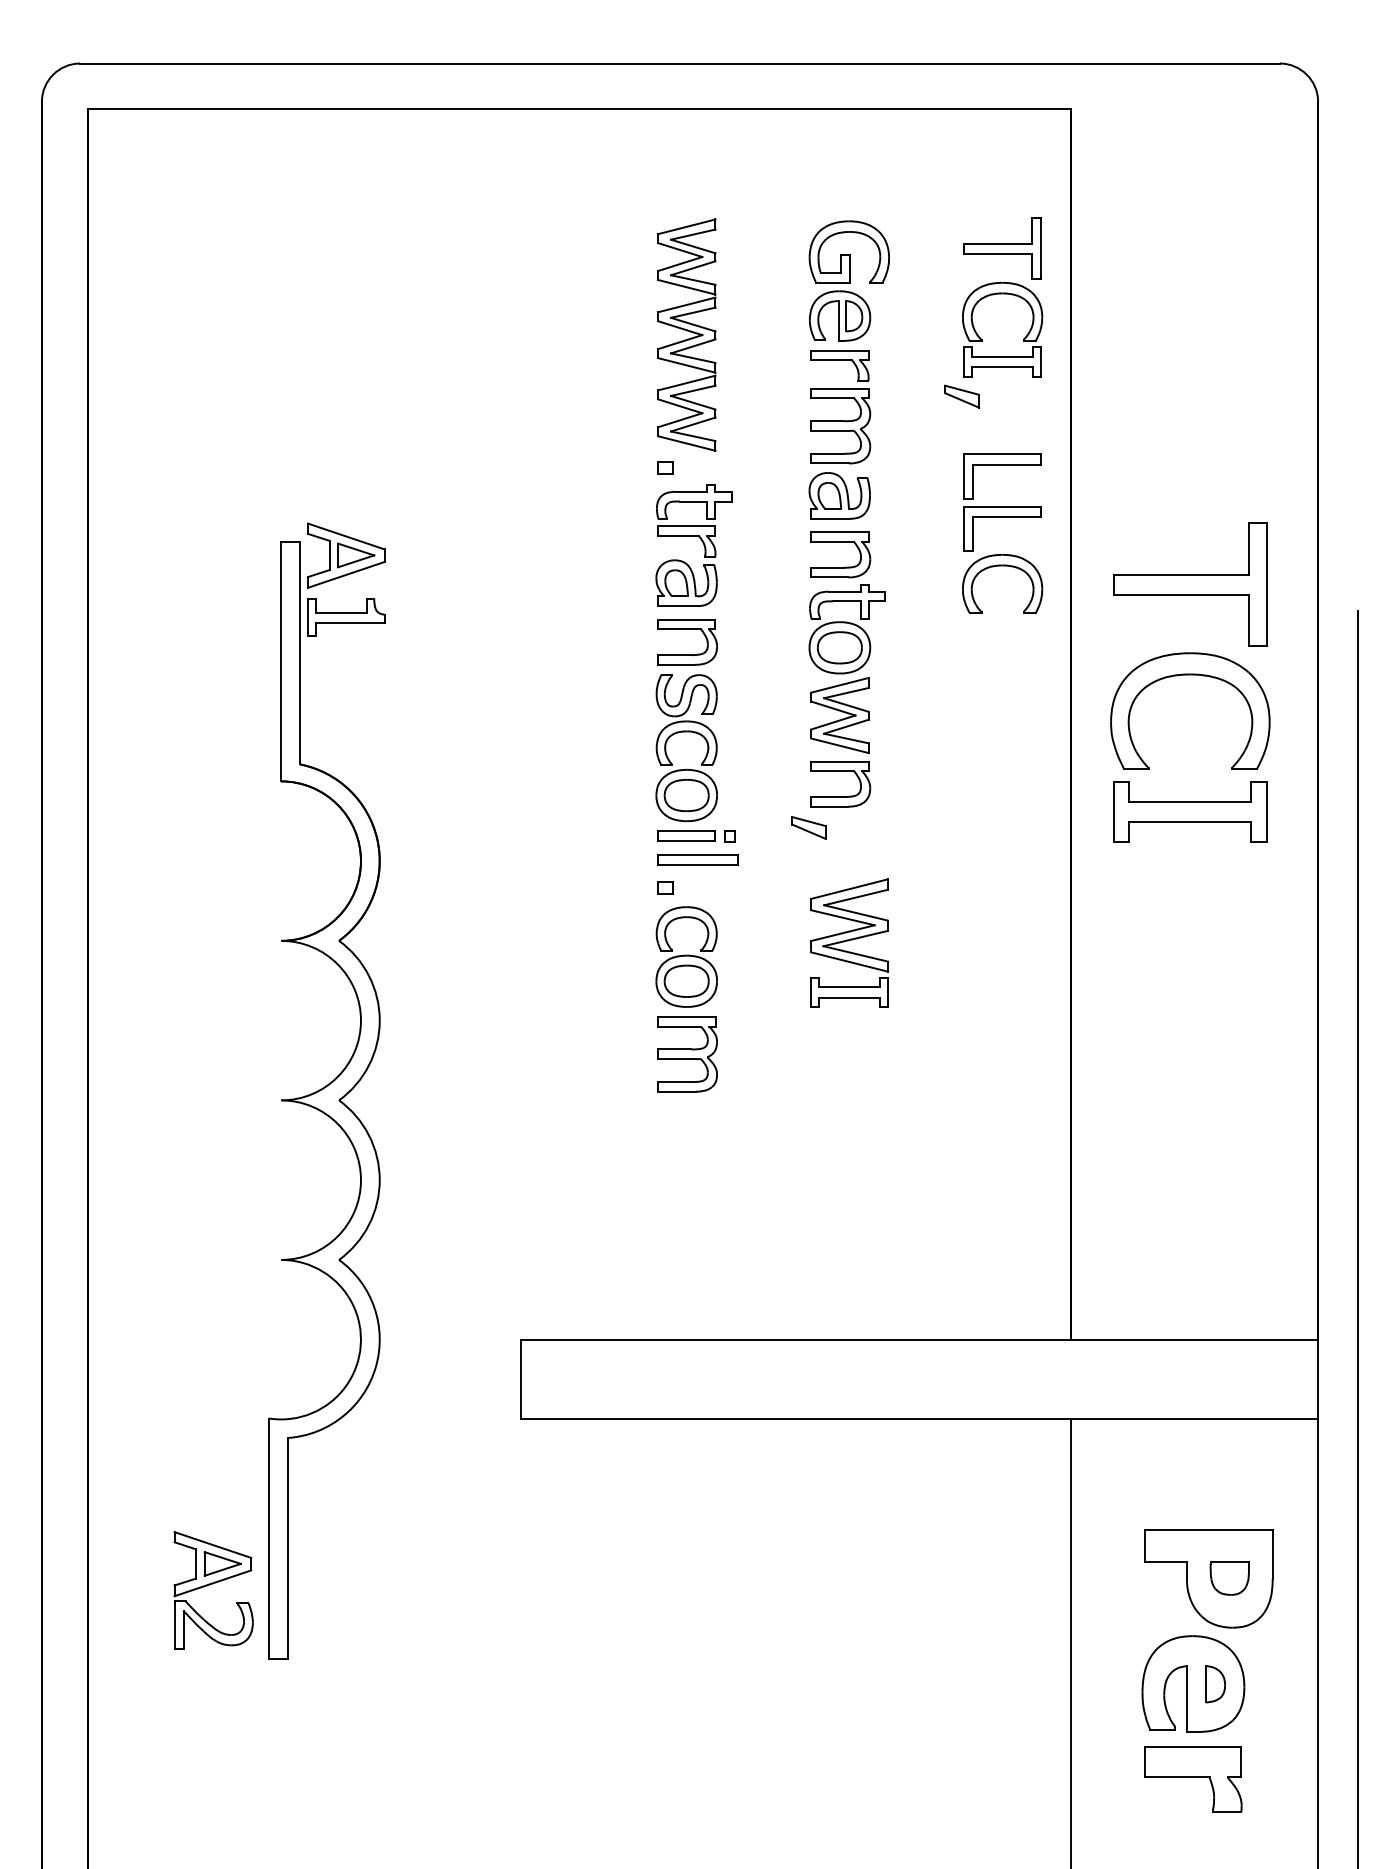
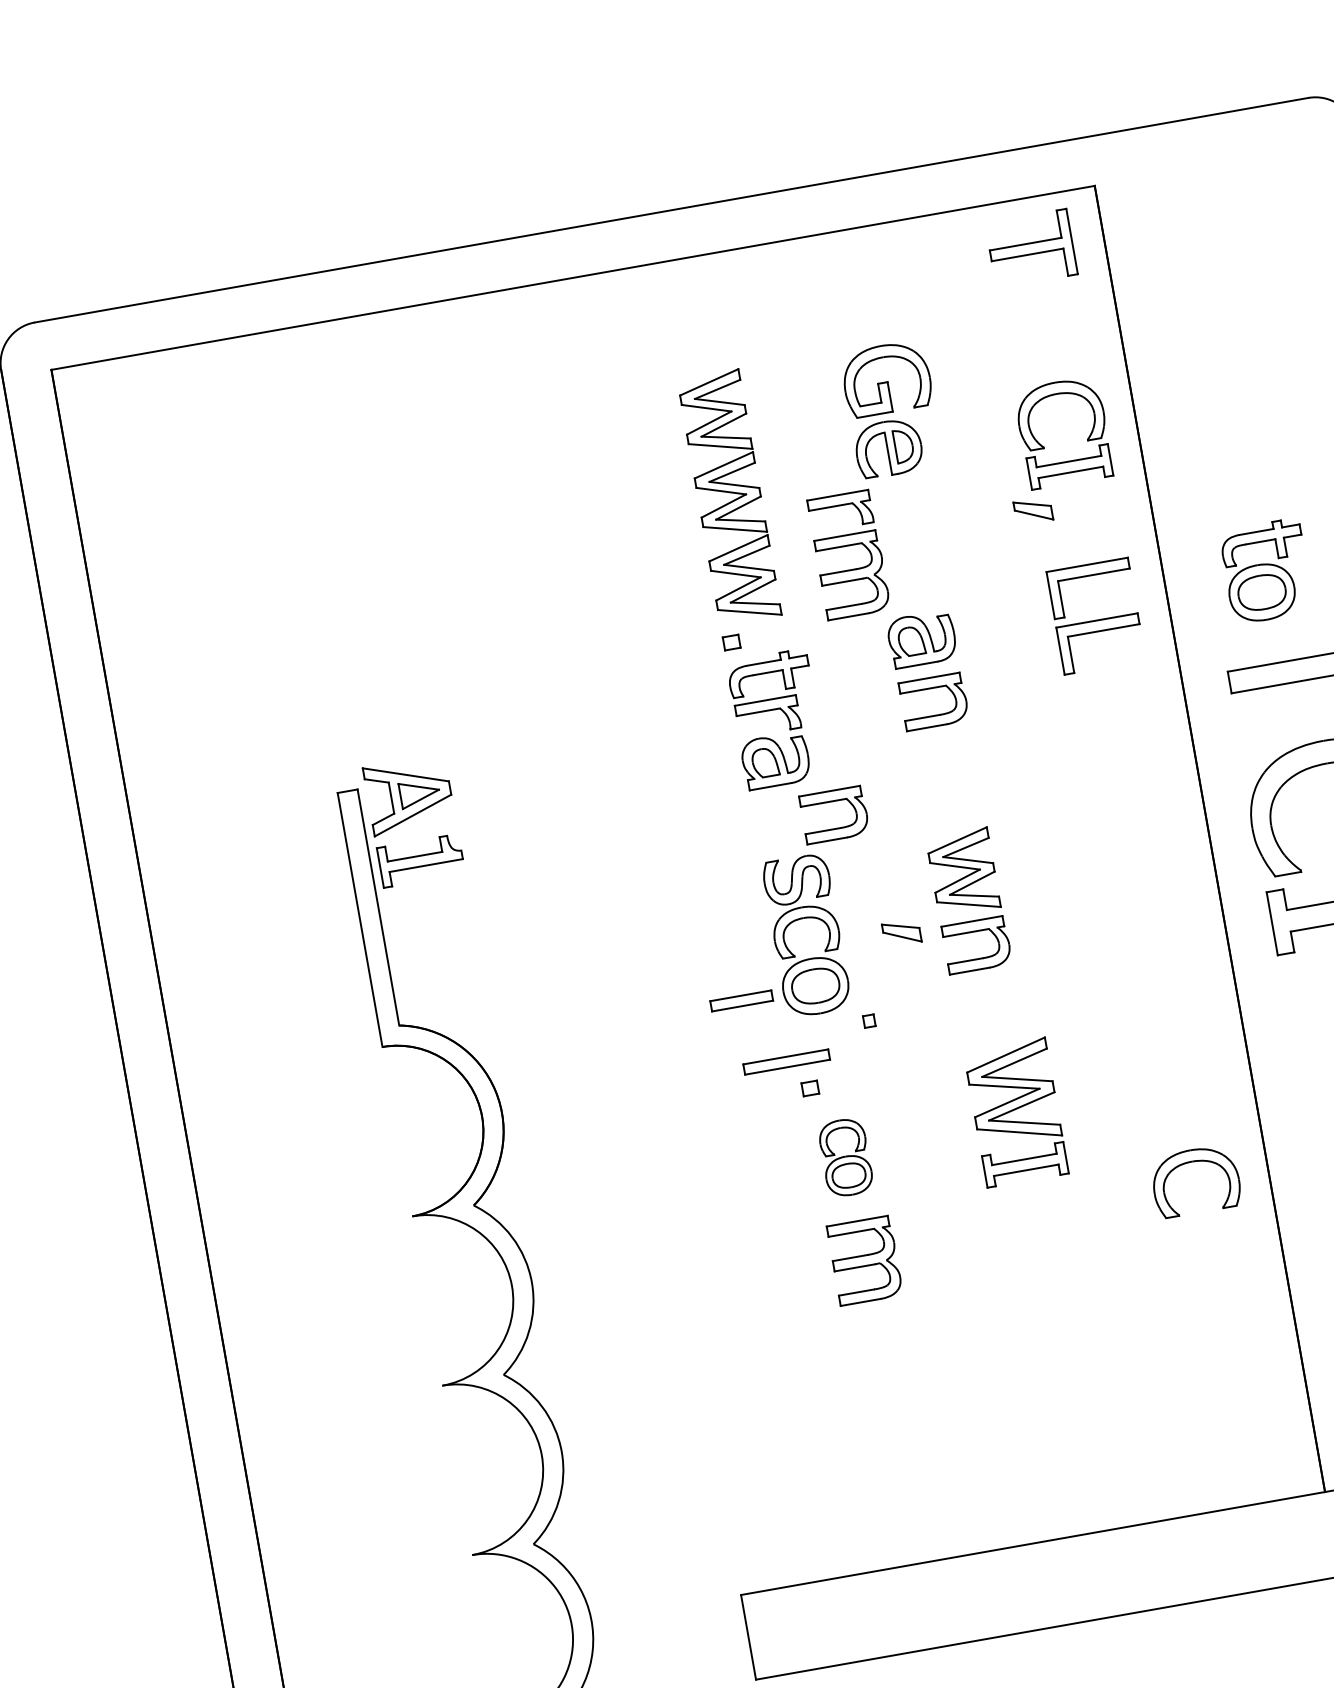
part: (1002, 248) -> (1031, 248), moved
part: (840, 398) -> (847, 545), moved
part: (1002, 566) -> (1192, 1162), moved
part: (846, 629) -> (1265, 571), moved
part: (687, 654) -> (836, 828), moved
part: (808, 827) -> (901, 932), moved
part: (686, 835) -> (741, 1000), moved
part: (697, 859) -> (786, 1061), moved
part: (686, 956) -> (845, 1157), size x0.7

